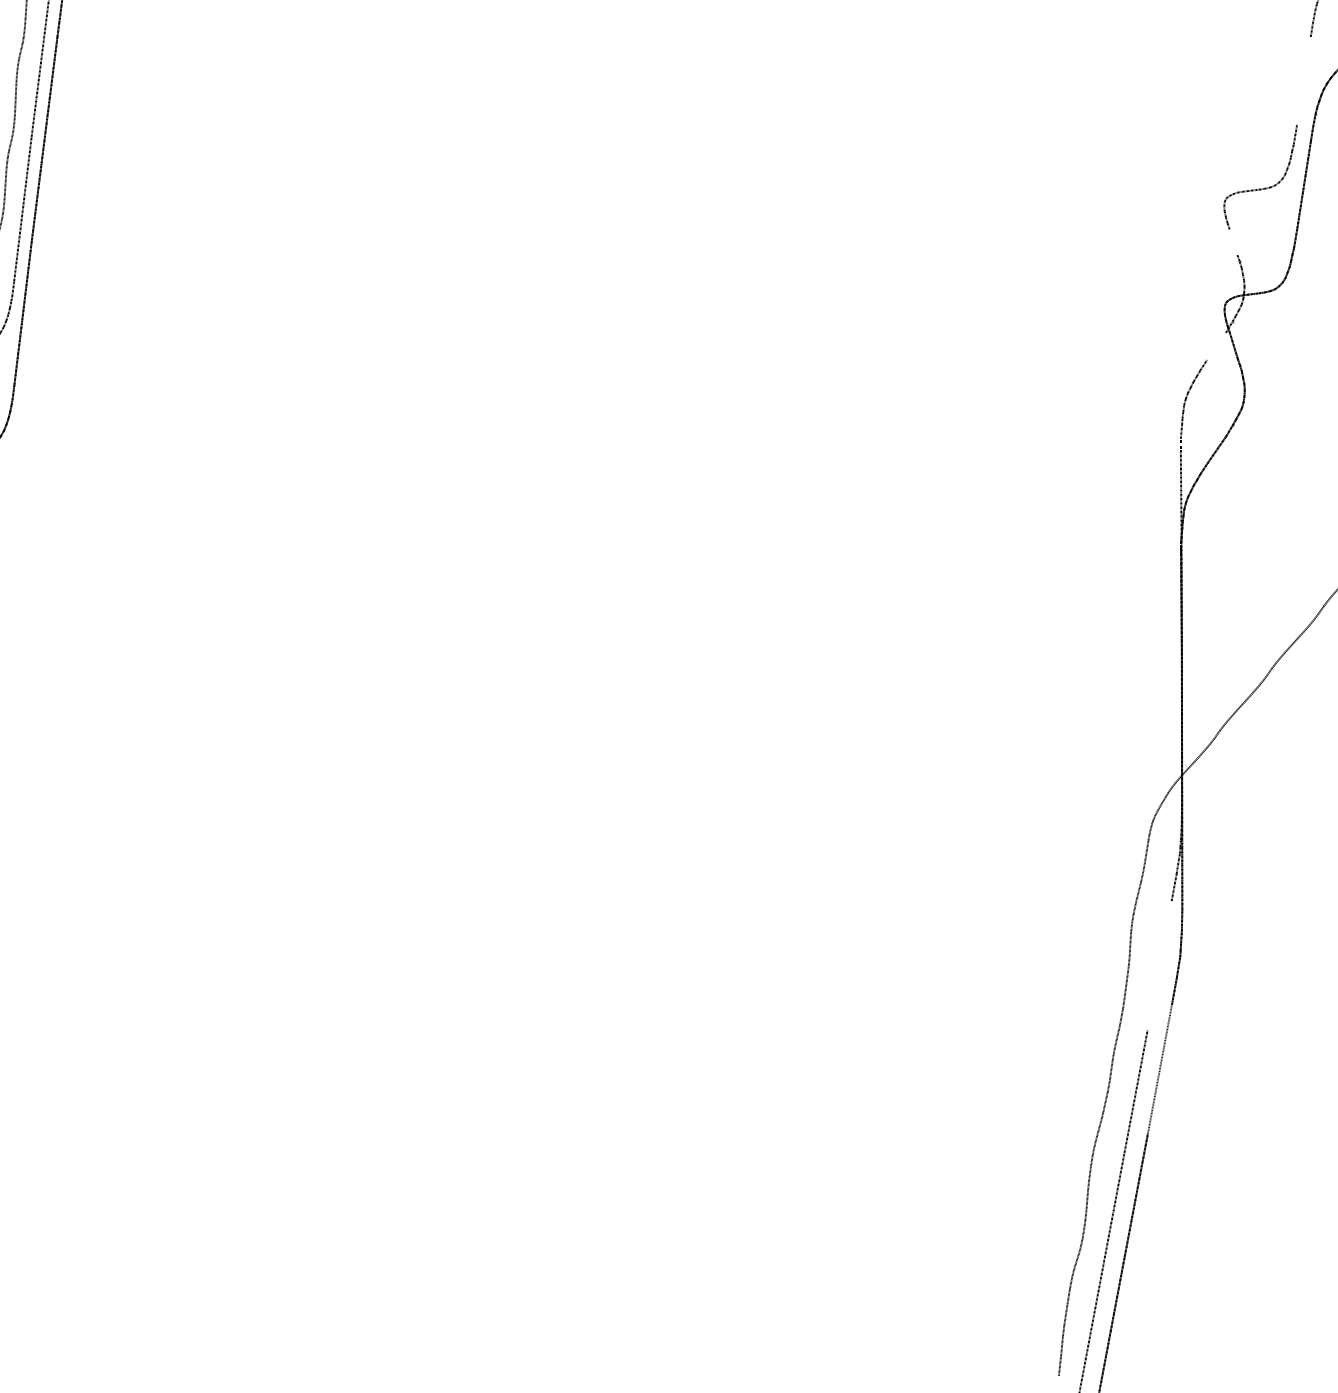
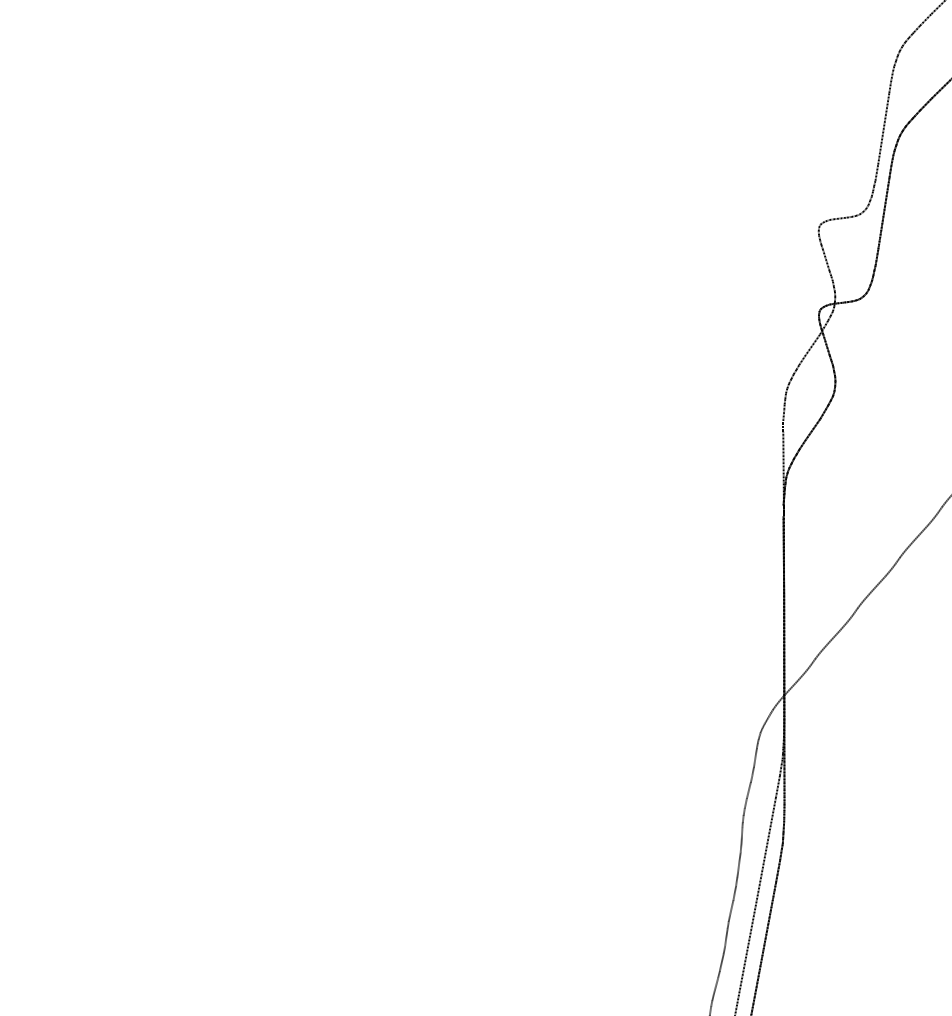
line: (1303, 80) -> (883, 128), added
line: (1233, 242) -> (826, 260), added
line: (1216, 345) -> (812, 344), added
line: (1159, 965) -> (765, 850), added
line: (1159, 1068) -> (765, 934), added

